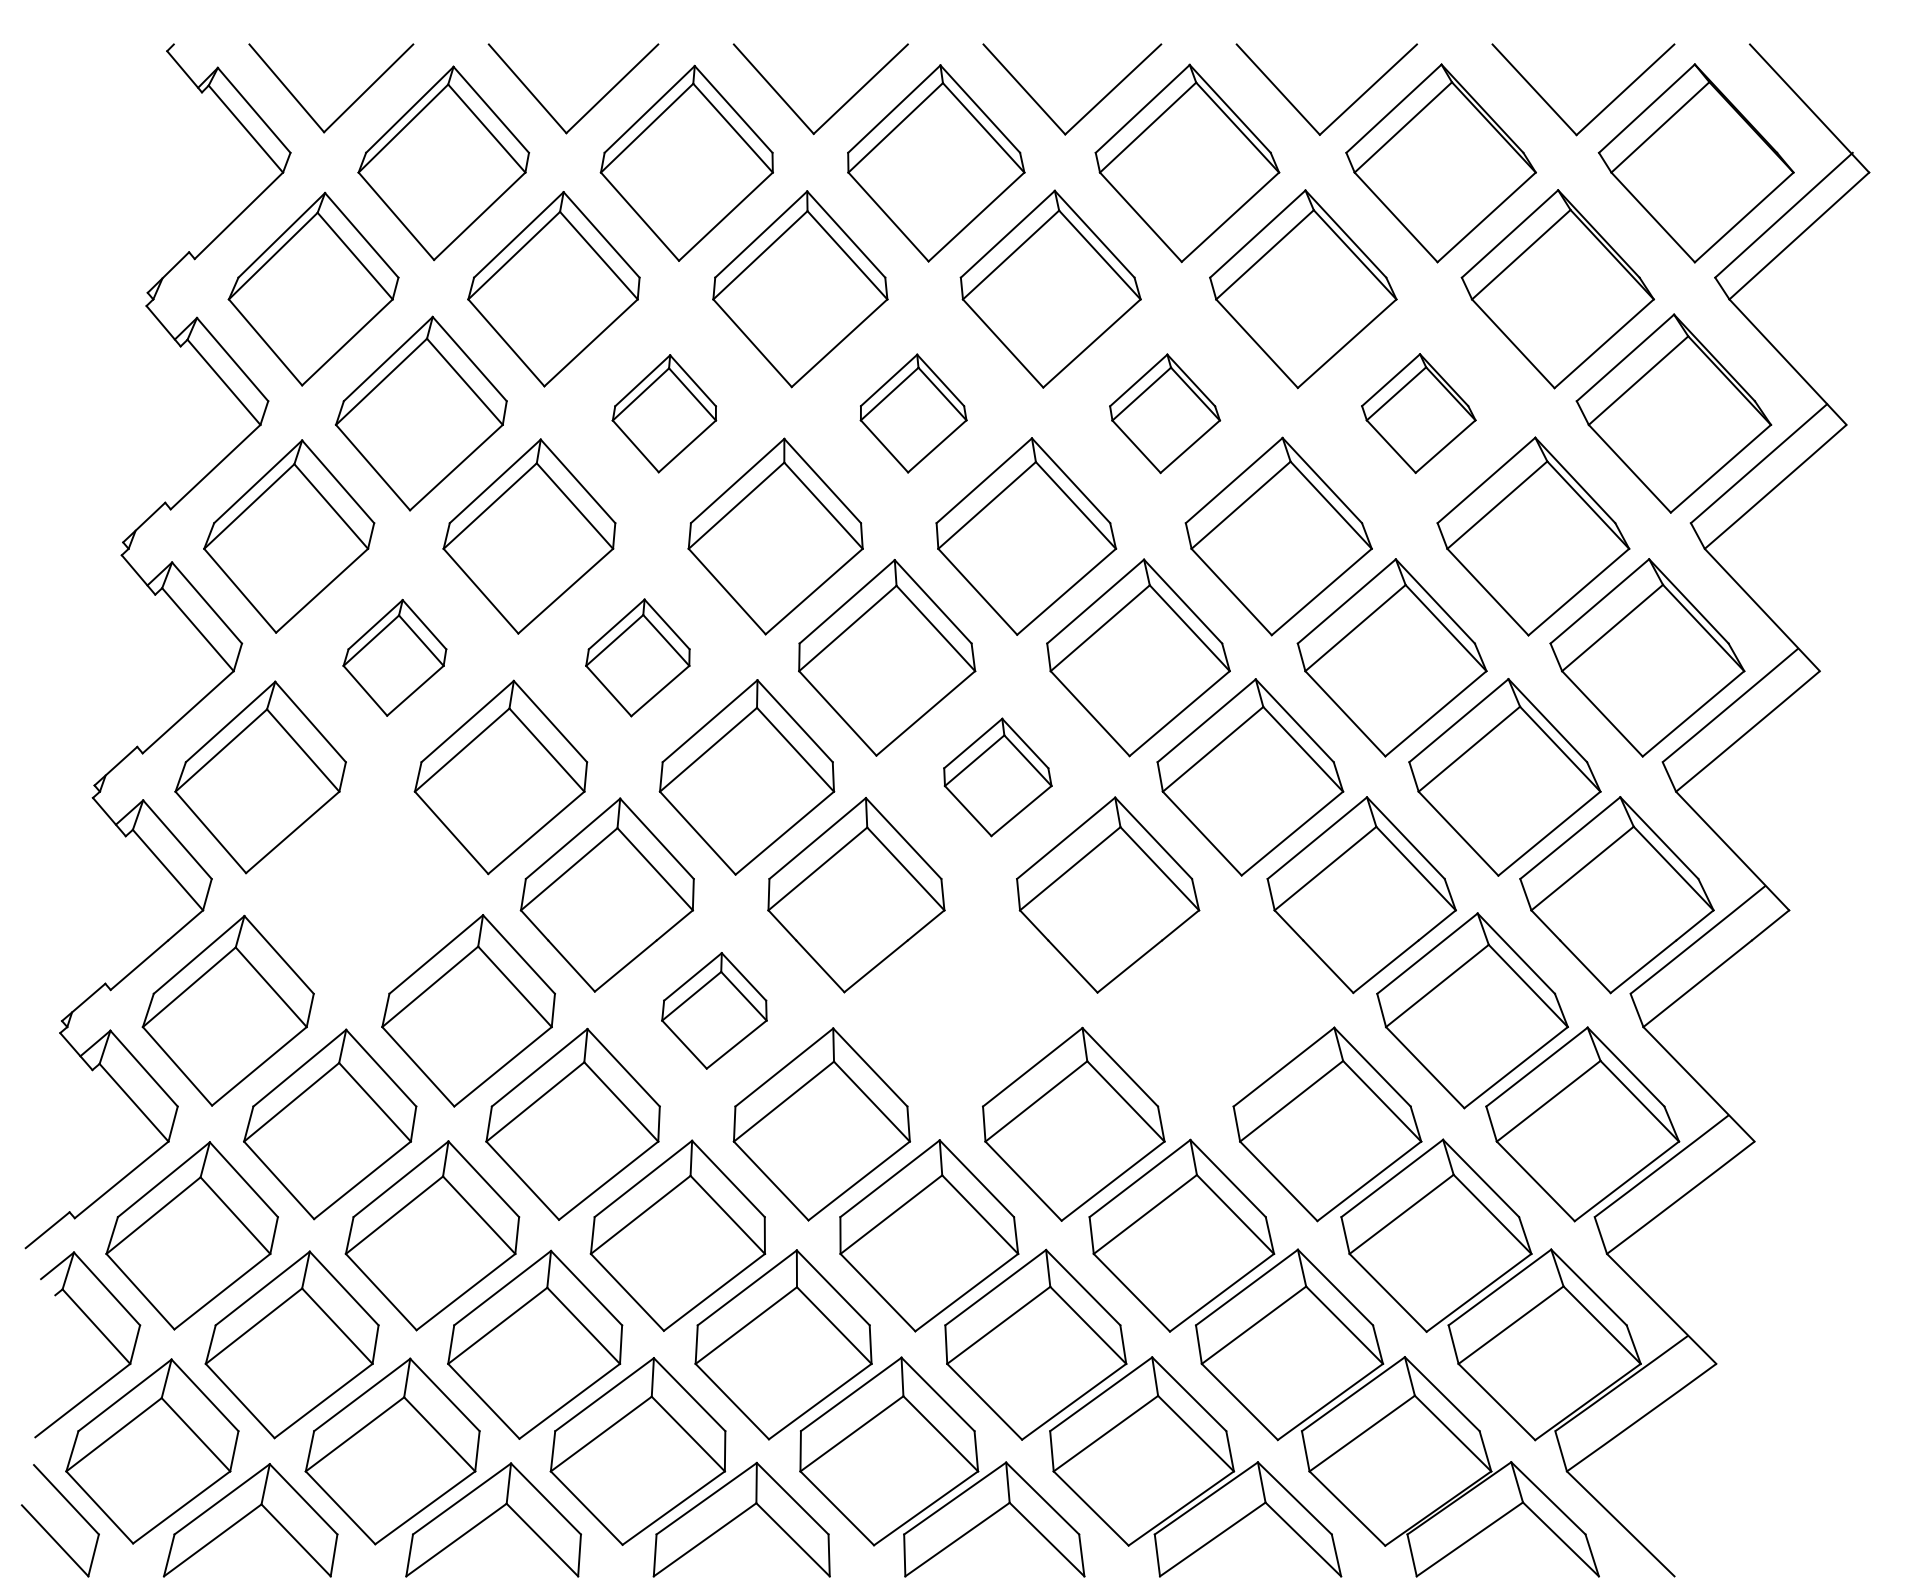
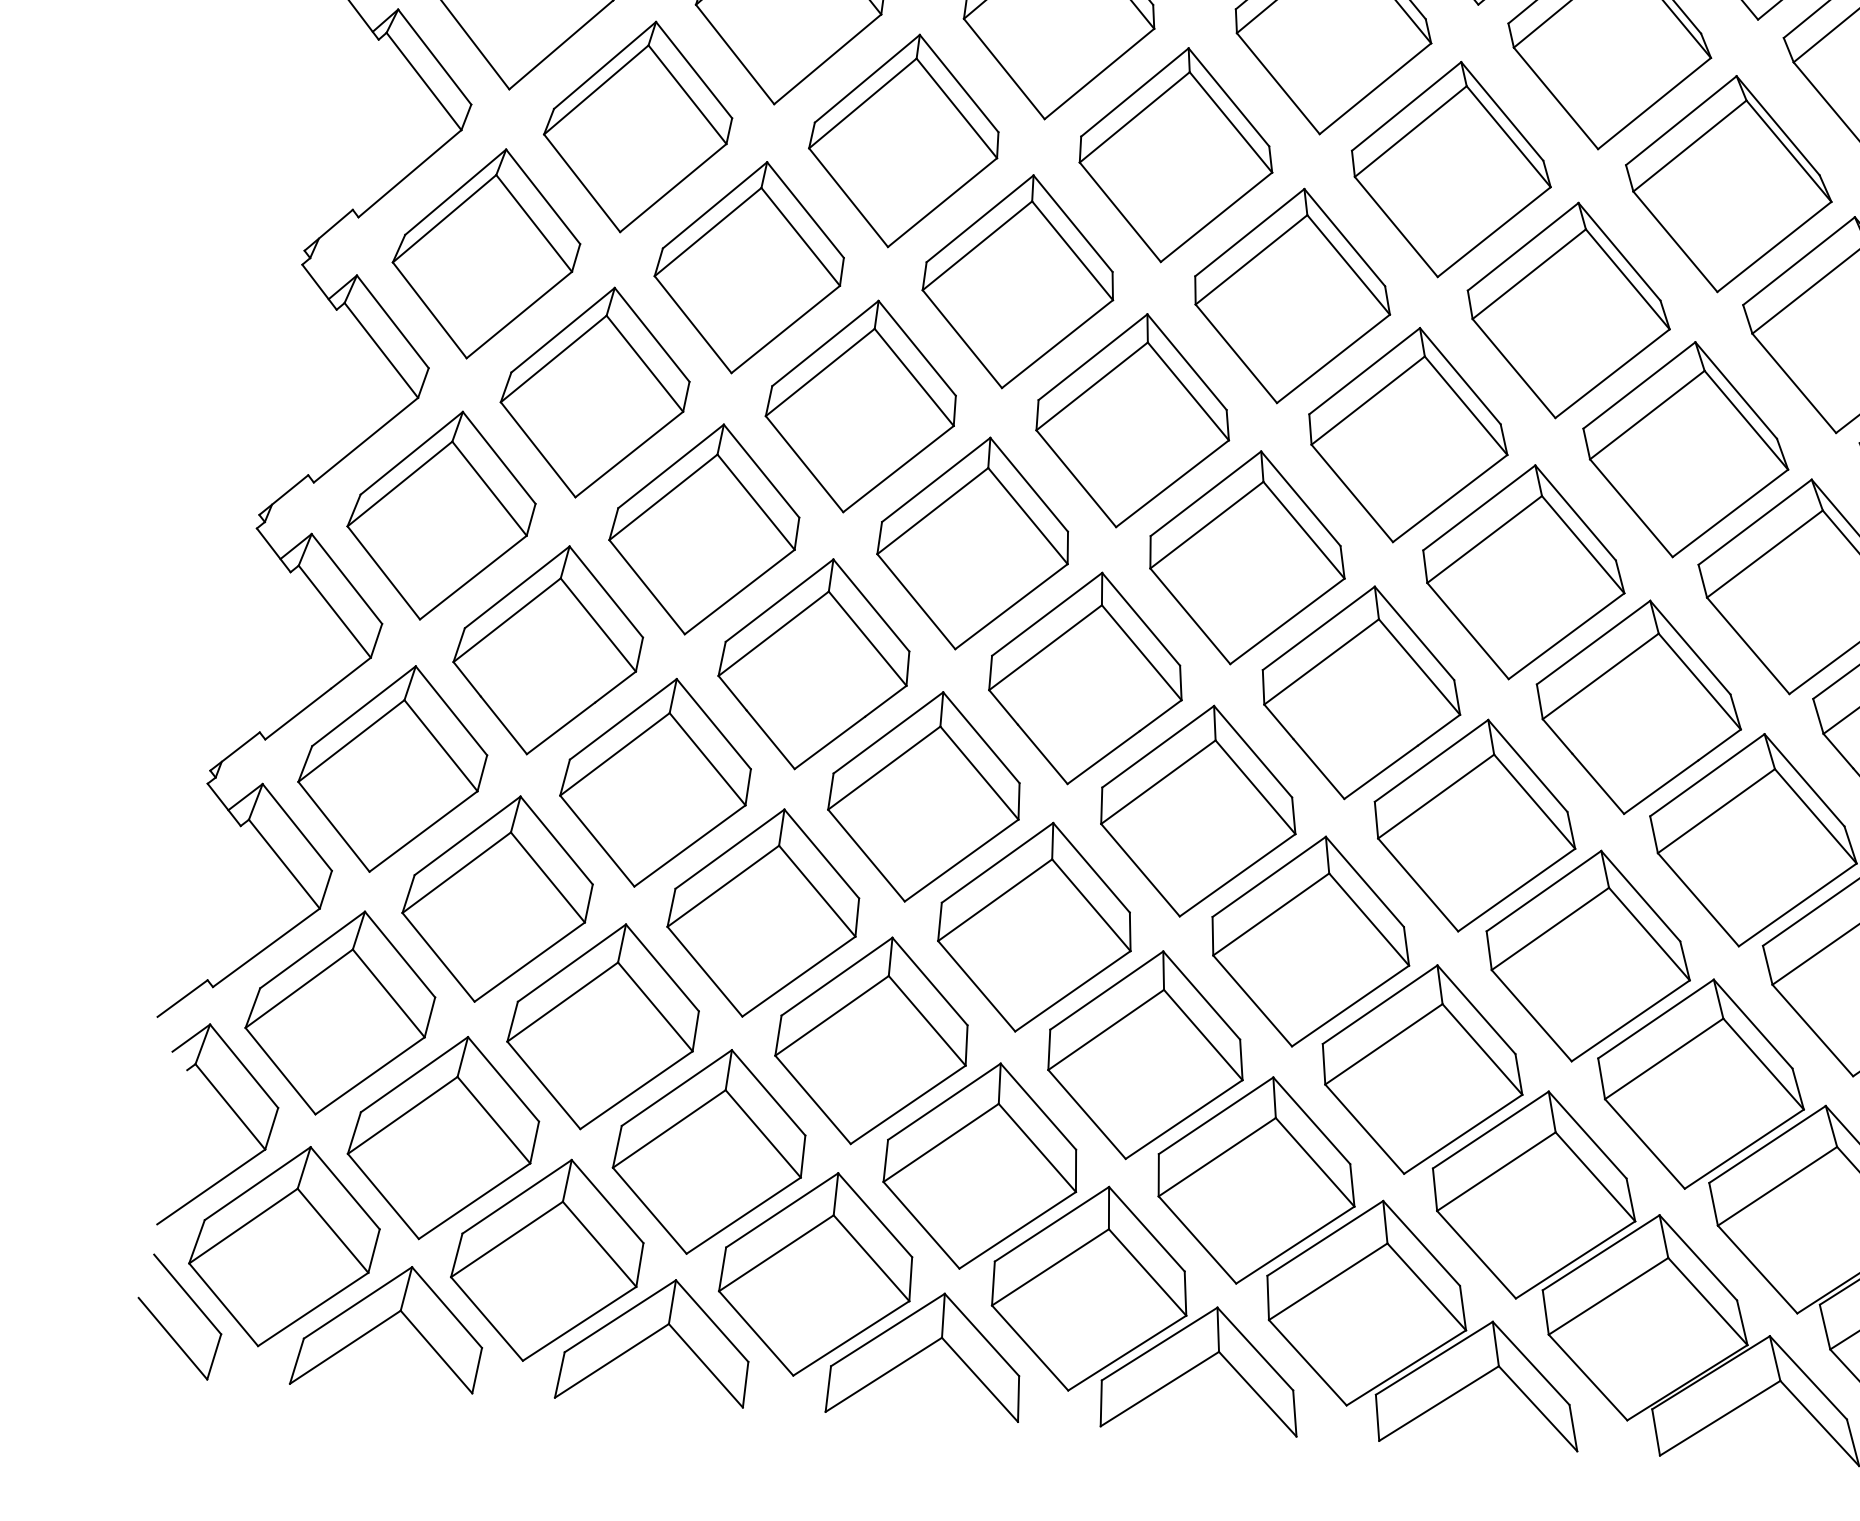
part: (664, 413) -> (903, 140), size x1.67
part: (913, 413) -> (1176, 155), size x1.67
part: (1164, 413) -> (1450, 169), size x1.67
part: (1418, 413) -> (1728, 184), size x1.67
part: (394, 657) -> (594, 392), size x1.67
part: (637, 657) -> (860, 406), size x1.67
part: (997, 777) -> (1247, 557), size x1.67
part: (364, 894) -> (548, 649), added
part: (714, 1010) -> (924, 796), size x1.67
part: (965, 1010) -> (1198, 810), added
part: (1217, 1010) -> (1474, 825), added

